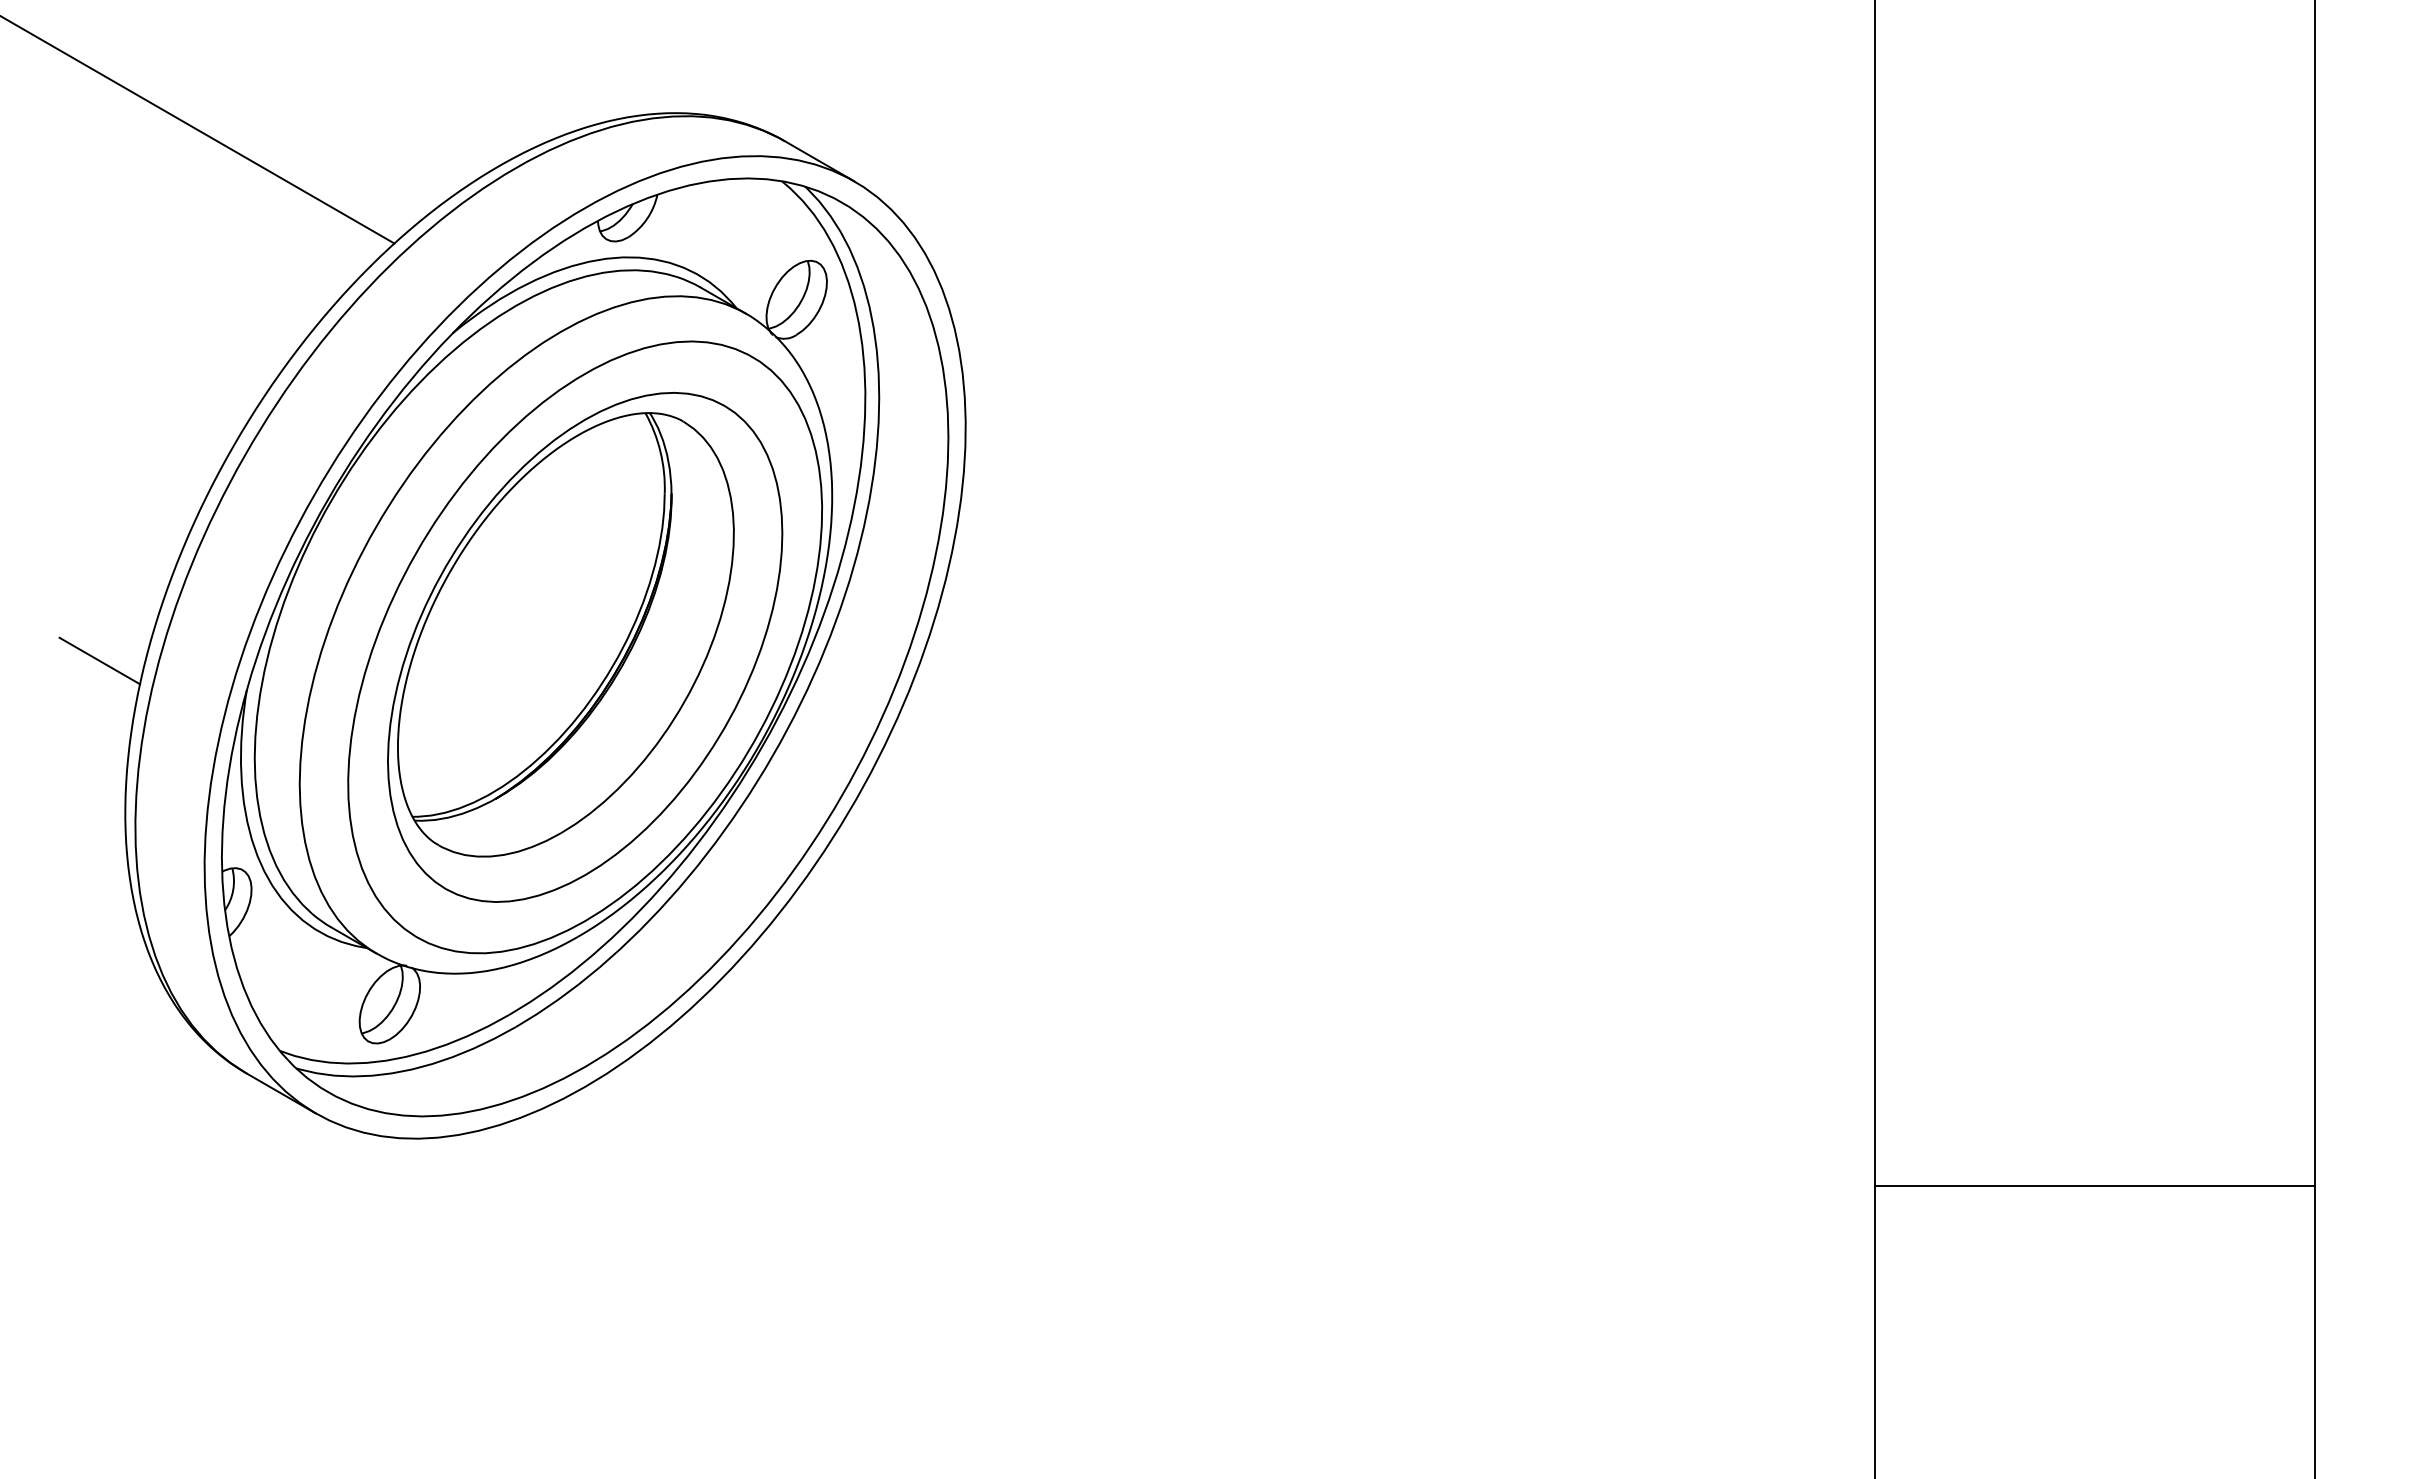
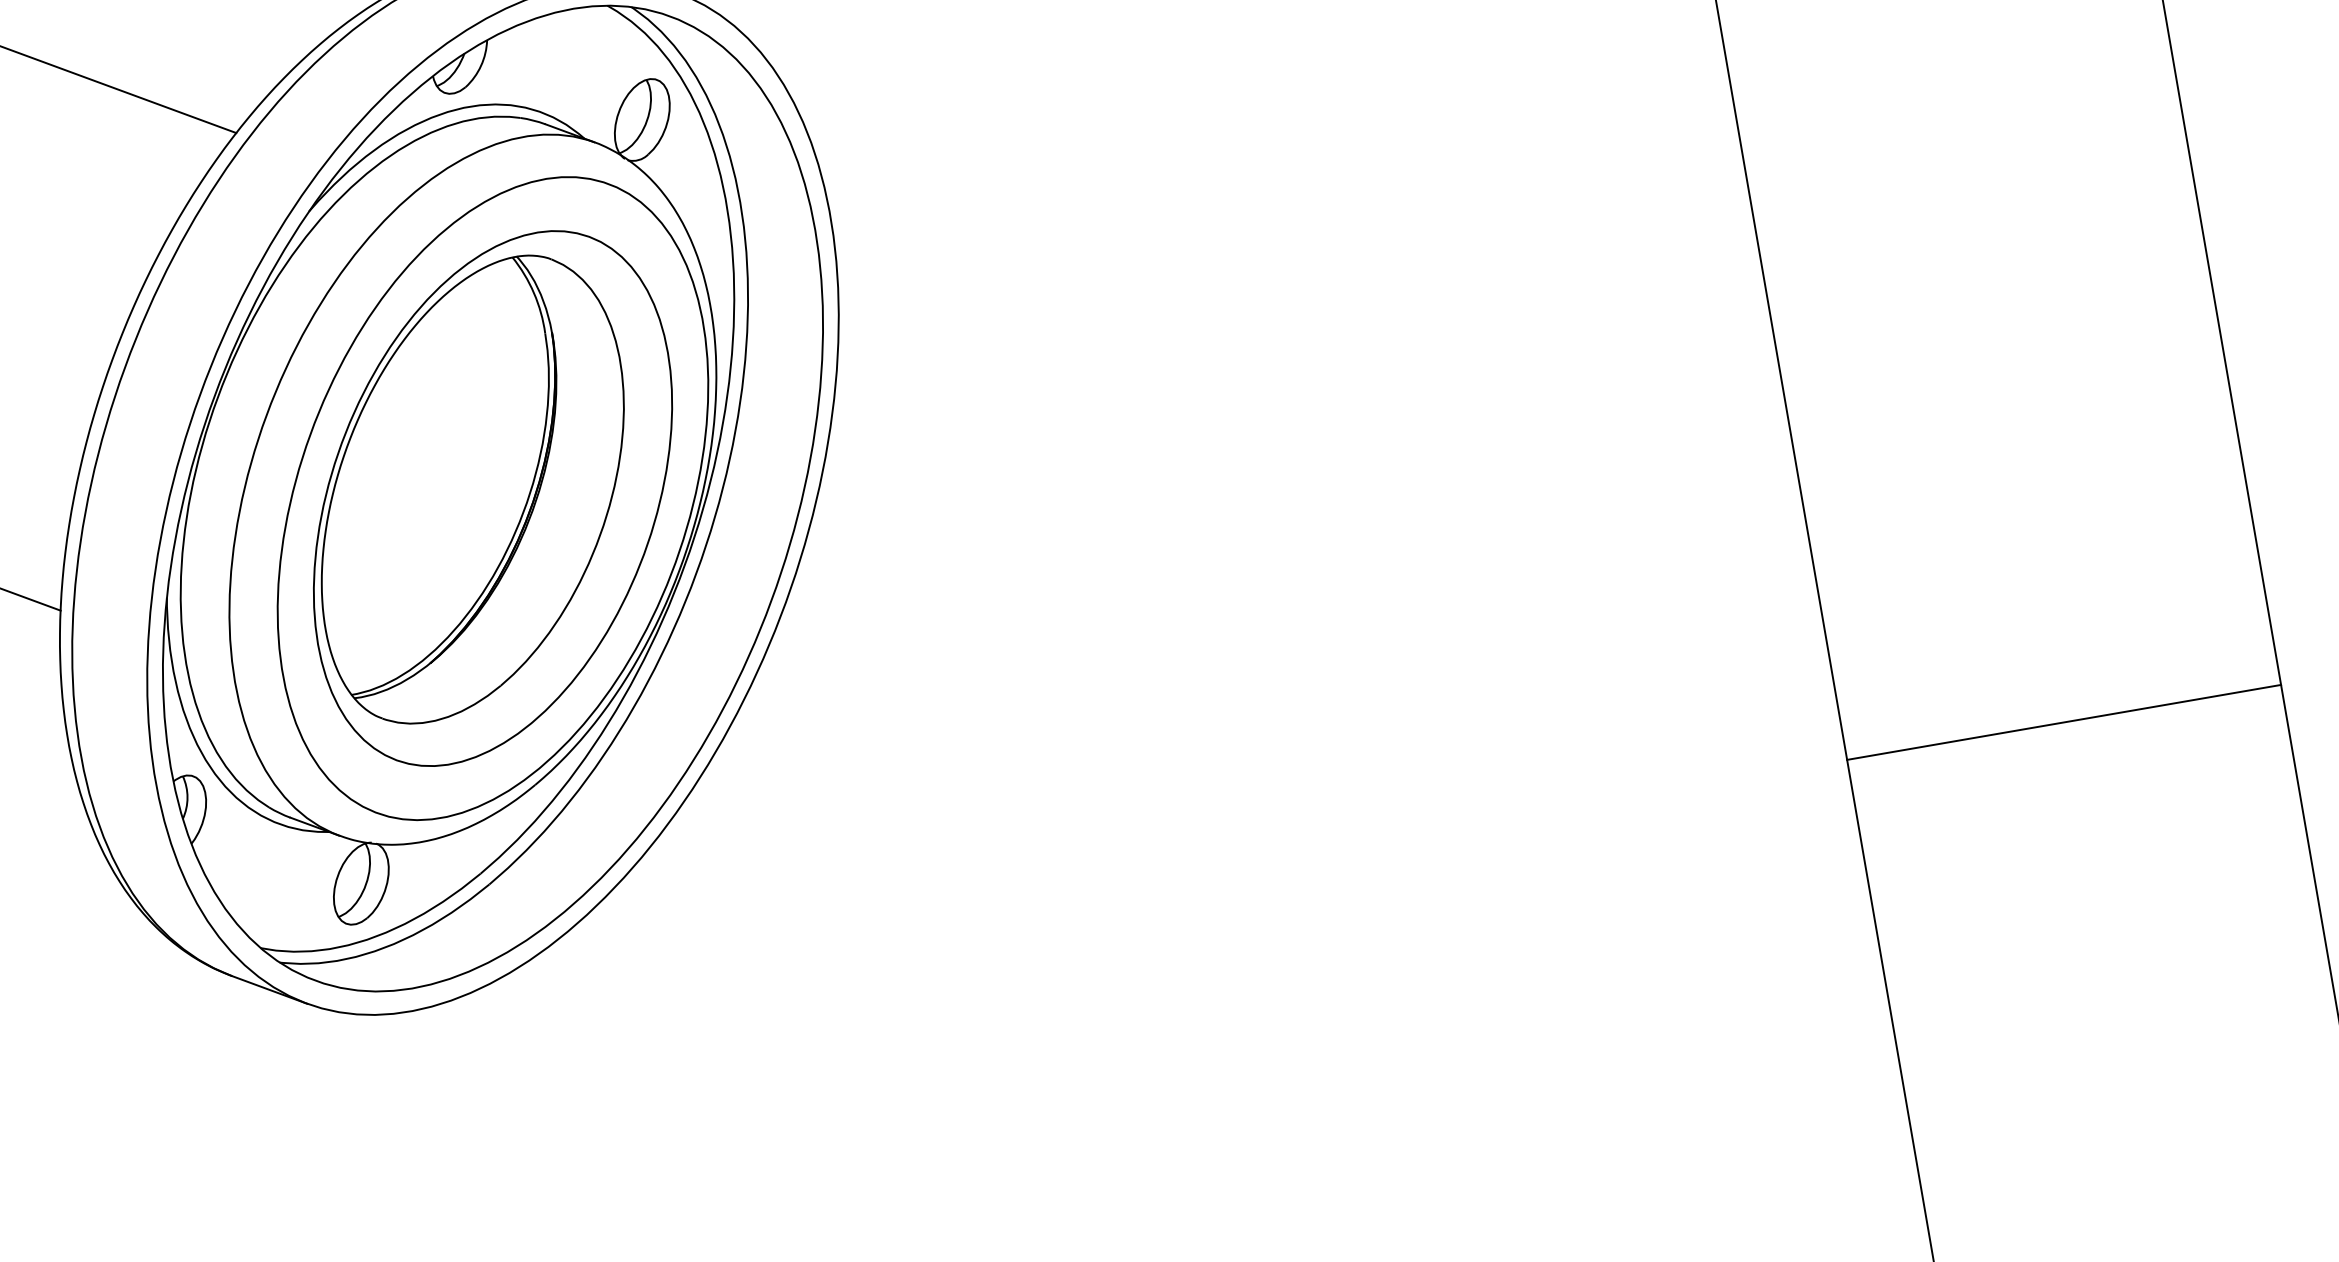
line: (2095, 1186) -> (2064, 722), moved

